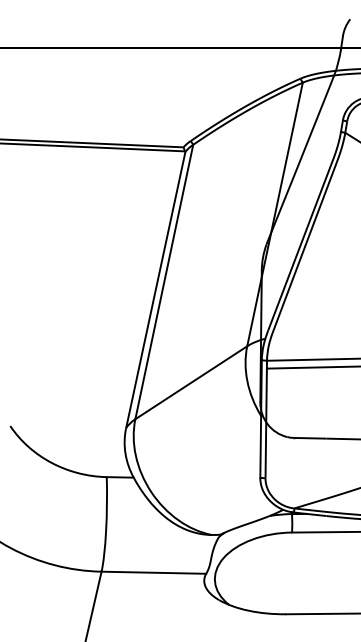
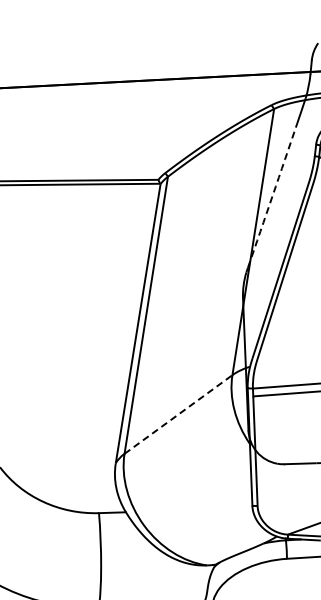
arc: (296, 168) -> (272, 195), solid -> dashed
line: (191, 382) -> (178, 414), solid -> dashed

